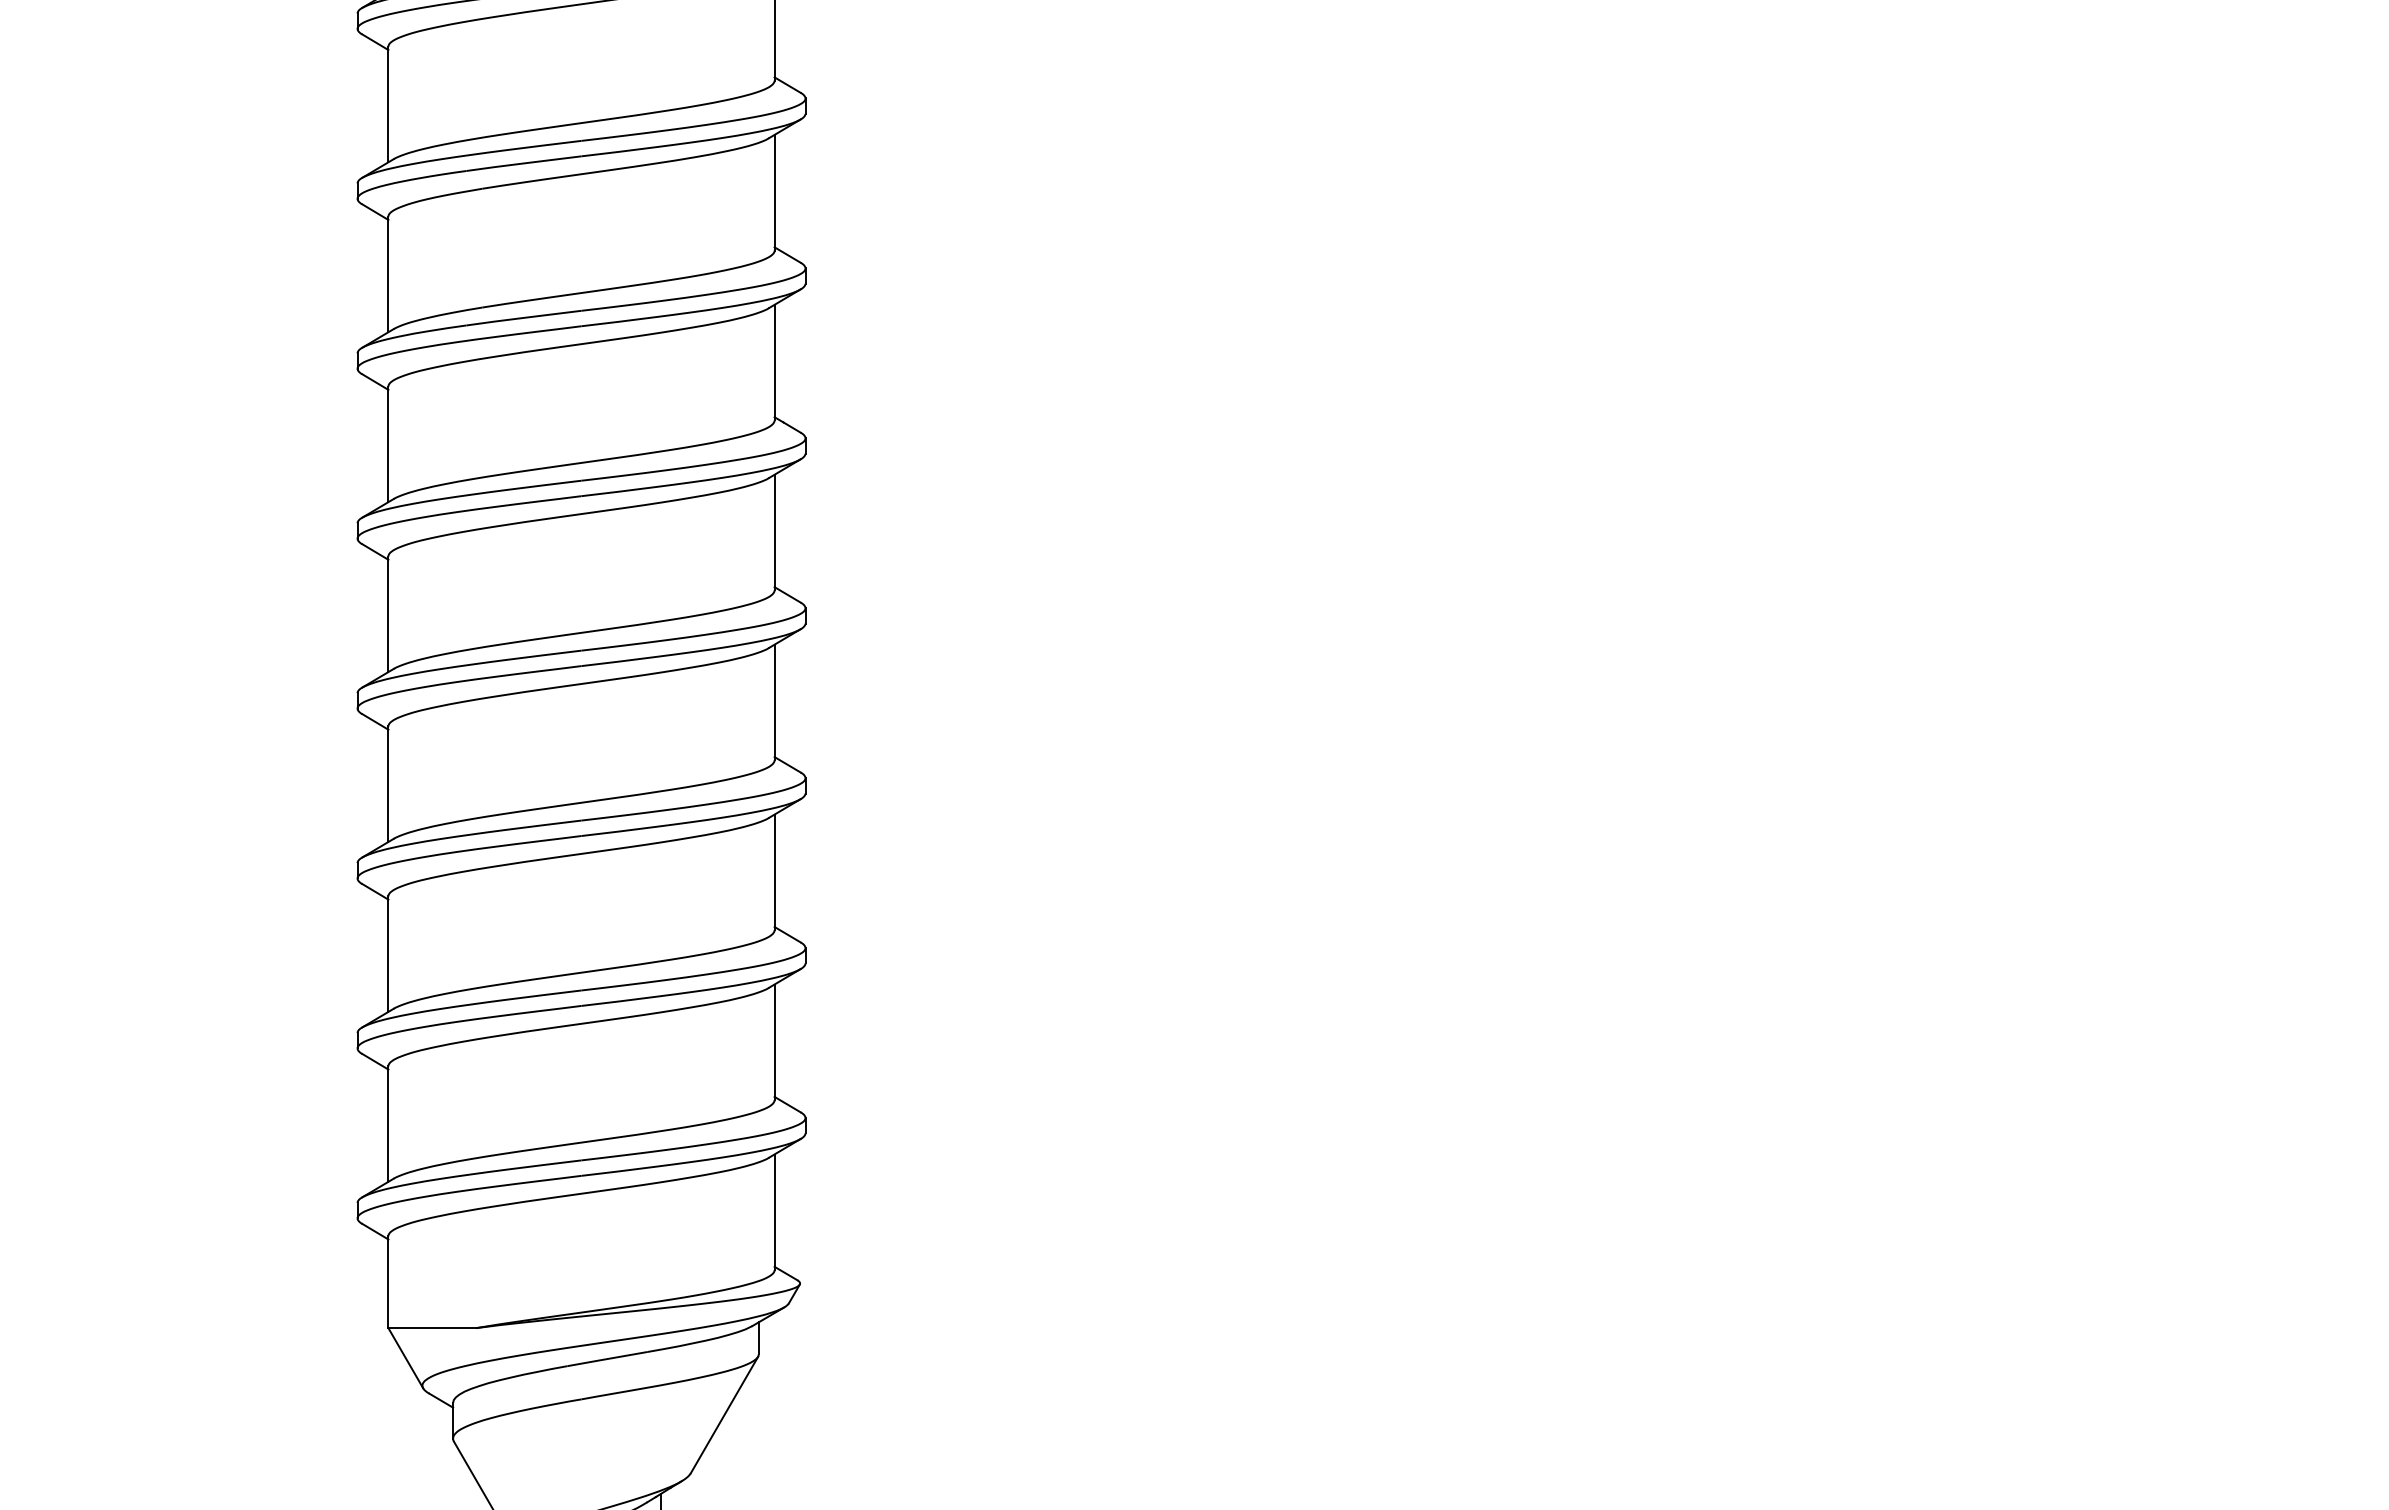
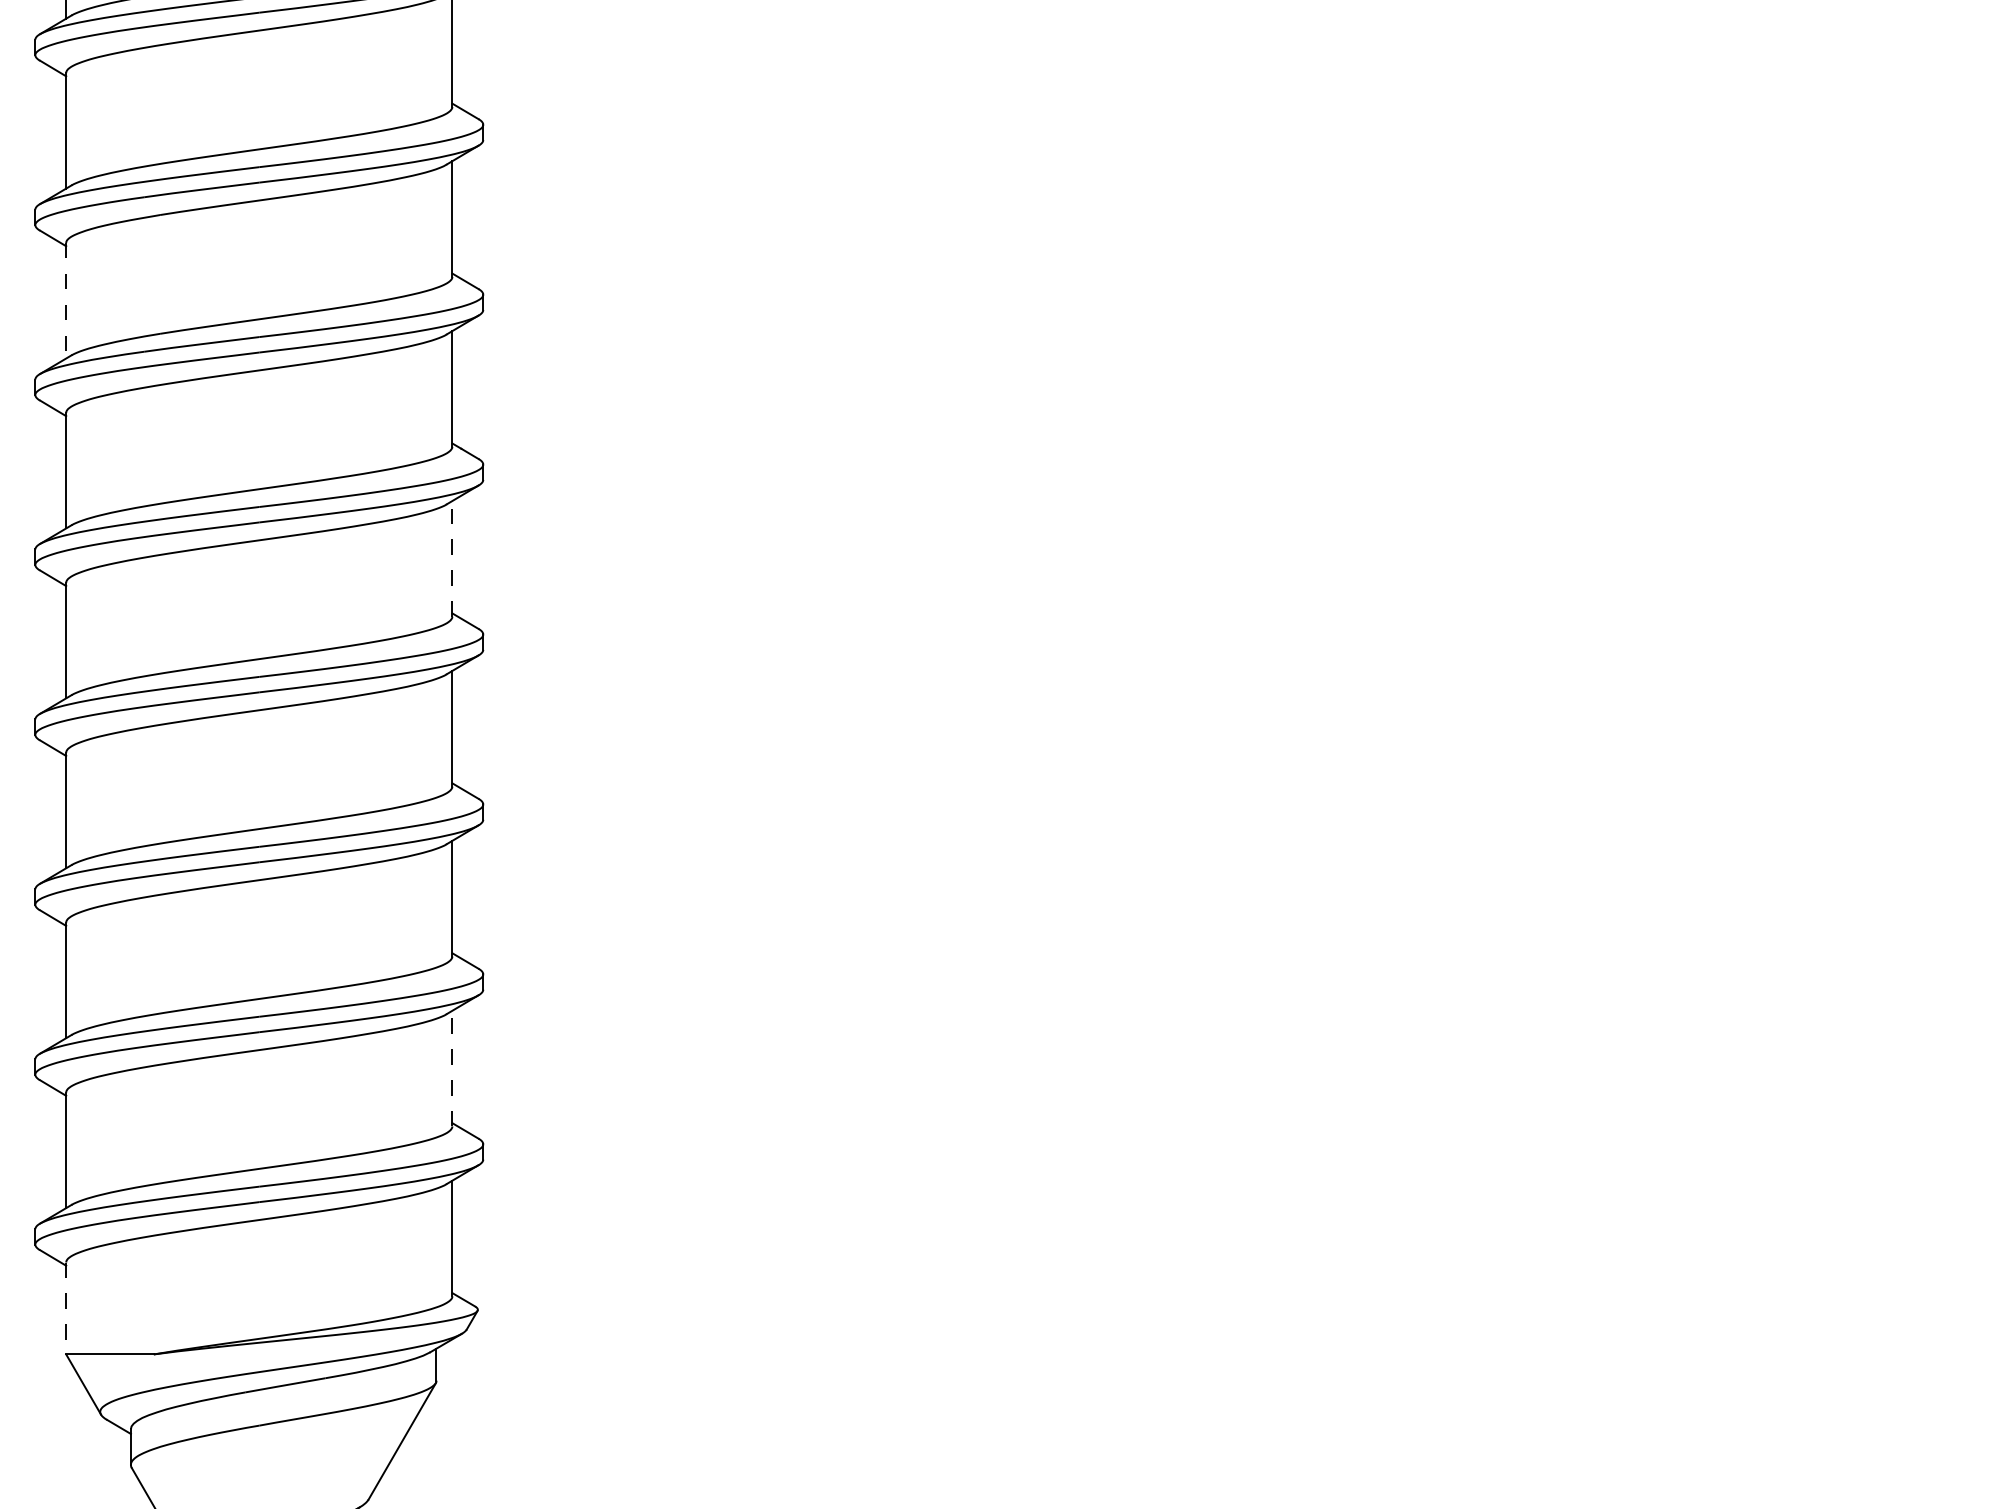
line: (388, 274) -> (66, 300), solid -> dashed
line: (774, 532) -> (452, 558), solid -> dashed
line: (774, 1042) -> (452, 1068), solid -> dashed
line: (388, 1282) -> (66, 1308), solid -> dashed

